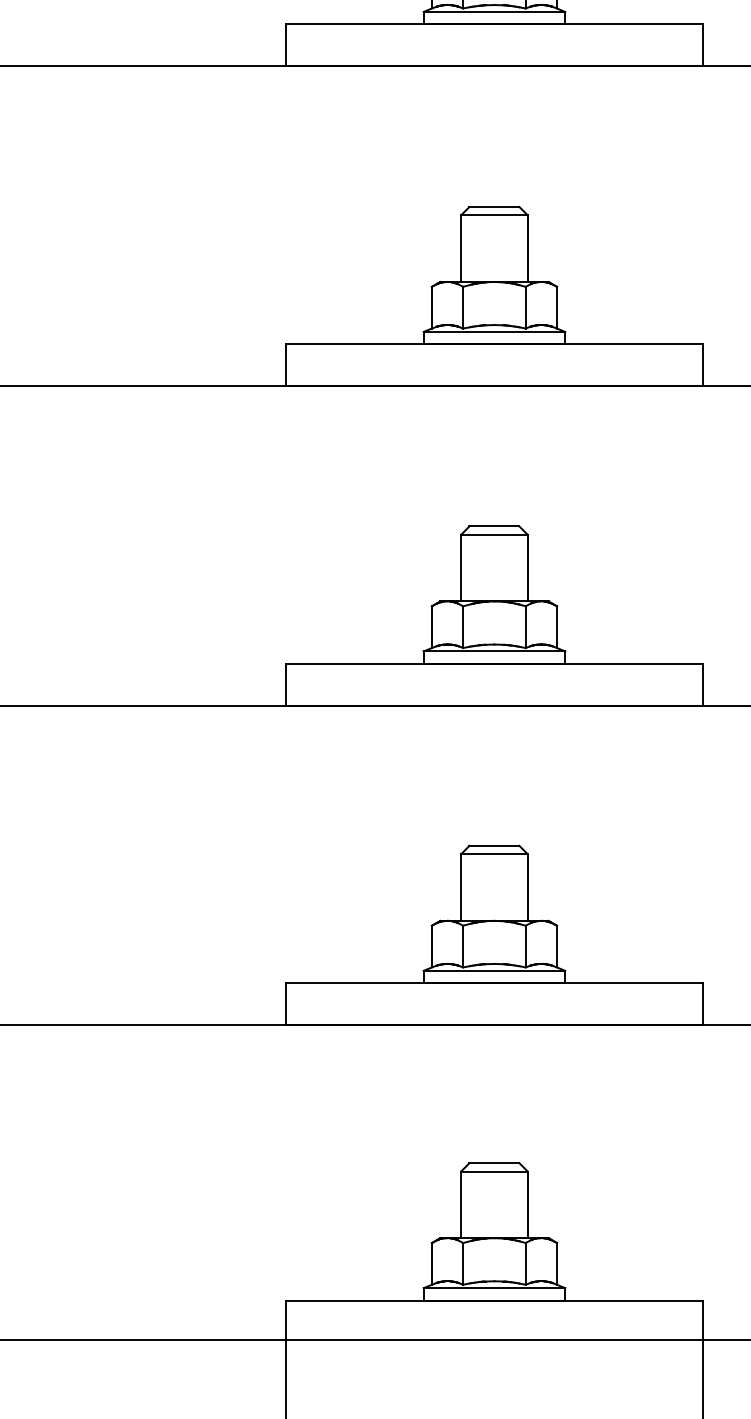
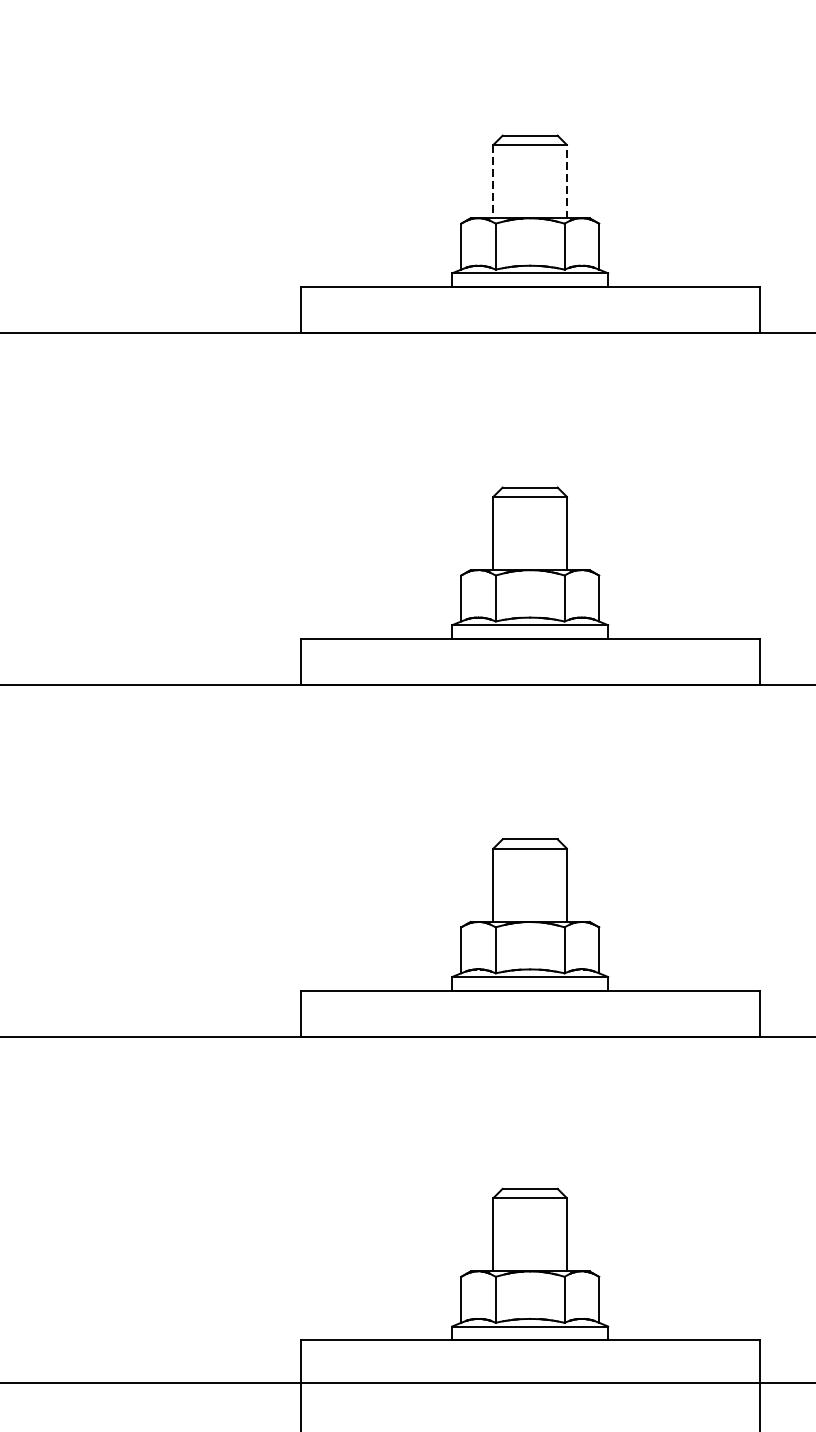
line: (527, 248) -> (566, 181), solid -> dashed
line: (461, 249) -> (493, 182), solid -> dashed

